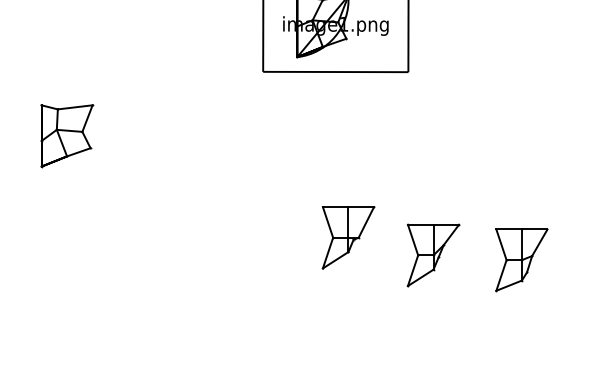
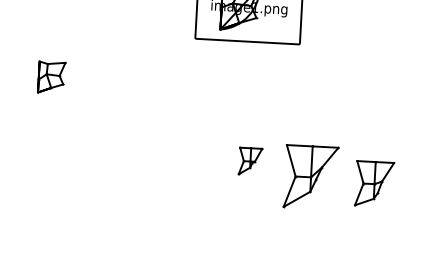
part: (67, 136) -> (51, 77), size x0.7
part: (348, 237) -> (250, 161), size x0.6
part: (433, 255) -> (311, 177), size x1.4

